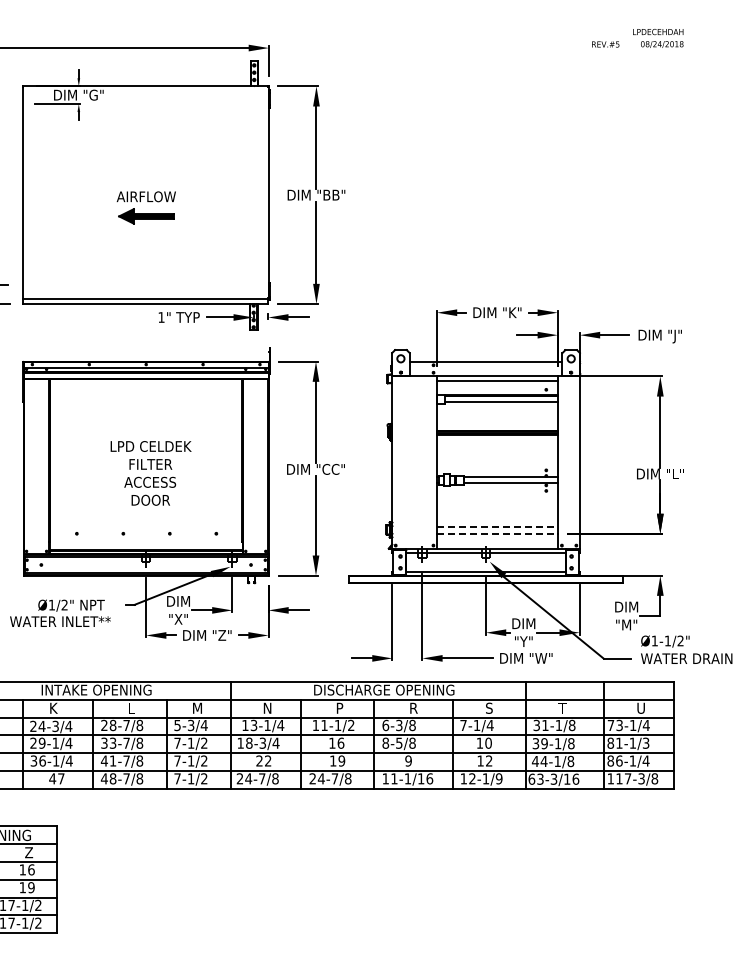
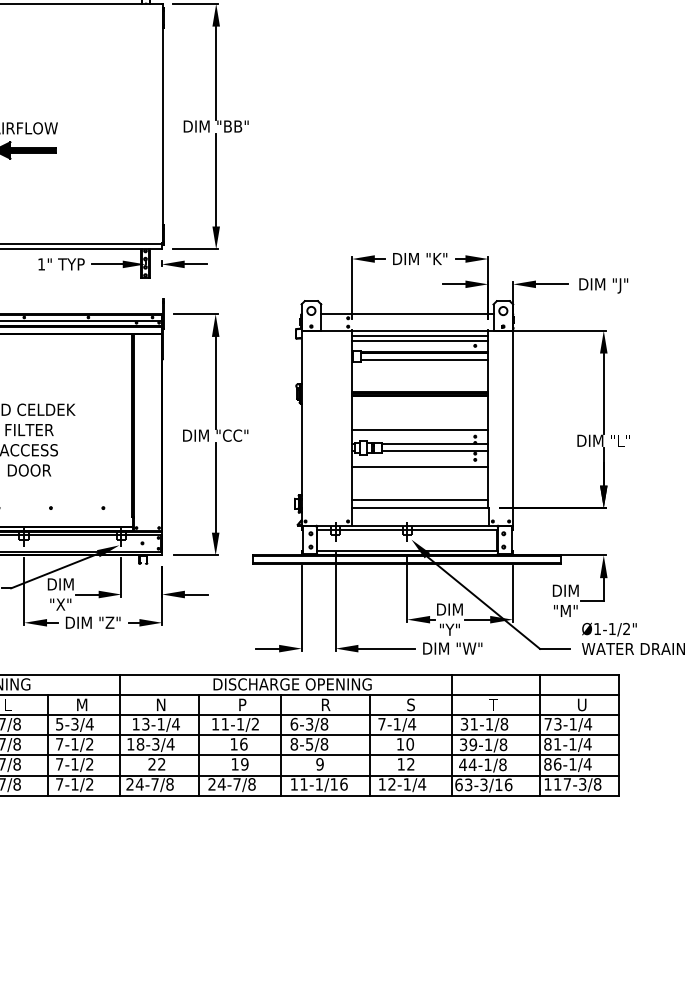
line: (497, 385) -> (420, 341), added
line: (497, 464) -> (420, 430), added
line: (497, 497) -> (420, 467), added
line: (497, 526) -> (420, 499), dashed -> solid
line: (497, 533) -> (420, 507), dashed -> solid
text: (645, 742) -> (587, 743), 81-1/3 -> 81-1/4
text: (498, 778) -> (421, 784), 12-1/9 -> 12-1/4

